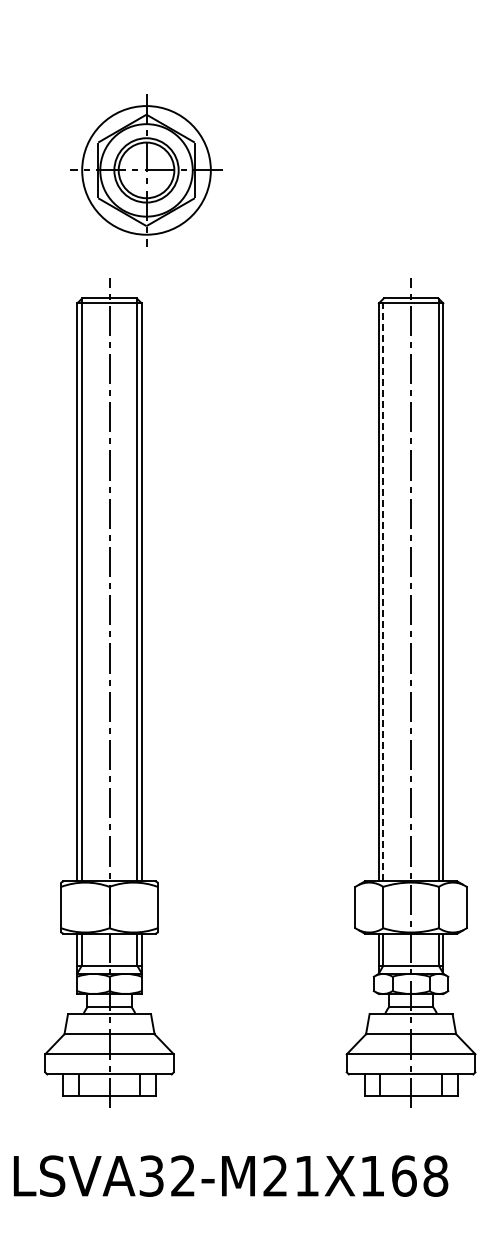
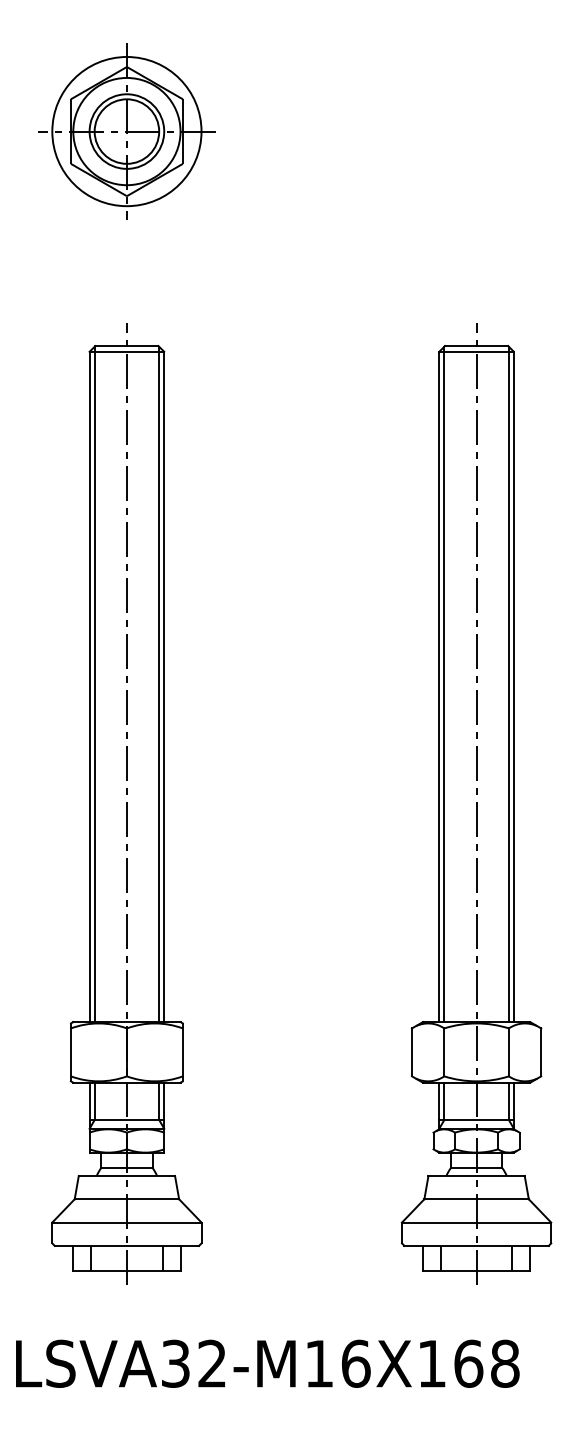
part: (146, 170) -> (126, 131), moved
line: (383, 589) -> (444, 683), dashed -> solid
text: (291, 1175) -> (337, 1363), LSVA32-M21X168 -> LSVA32-M16X168

